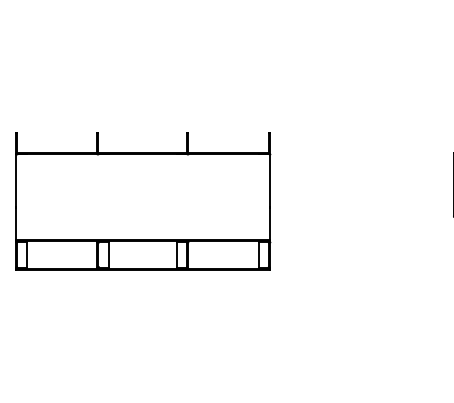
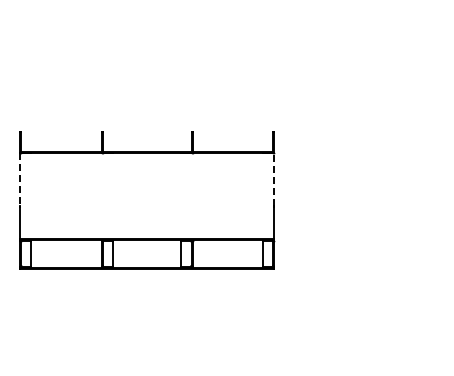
line: (270, 180) -> (274, 179), solid -> dashed
line: (15, 181) -> (19, 180), solid -> dashed

